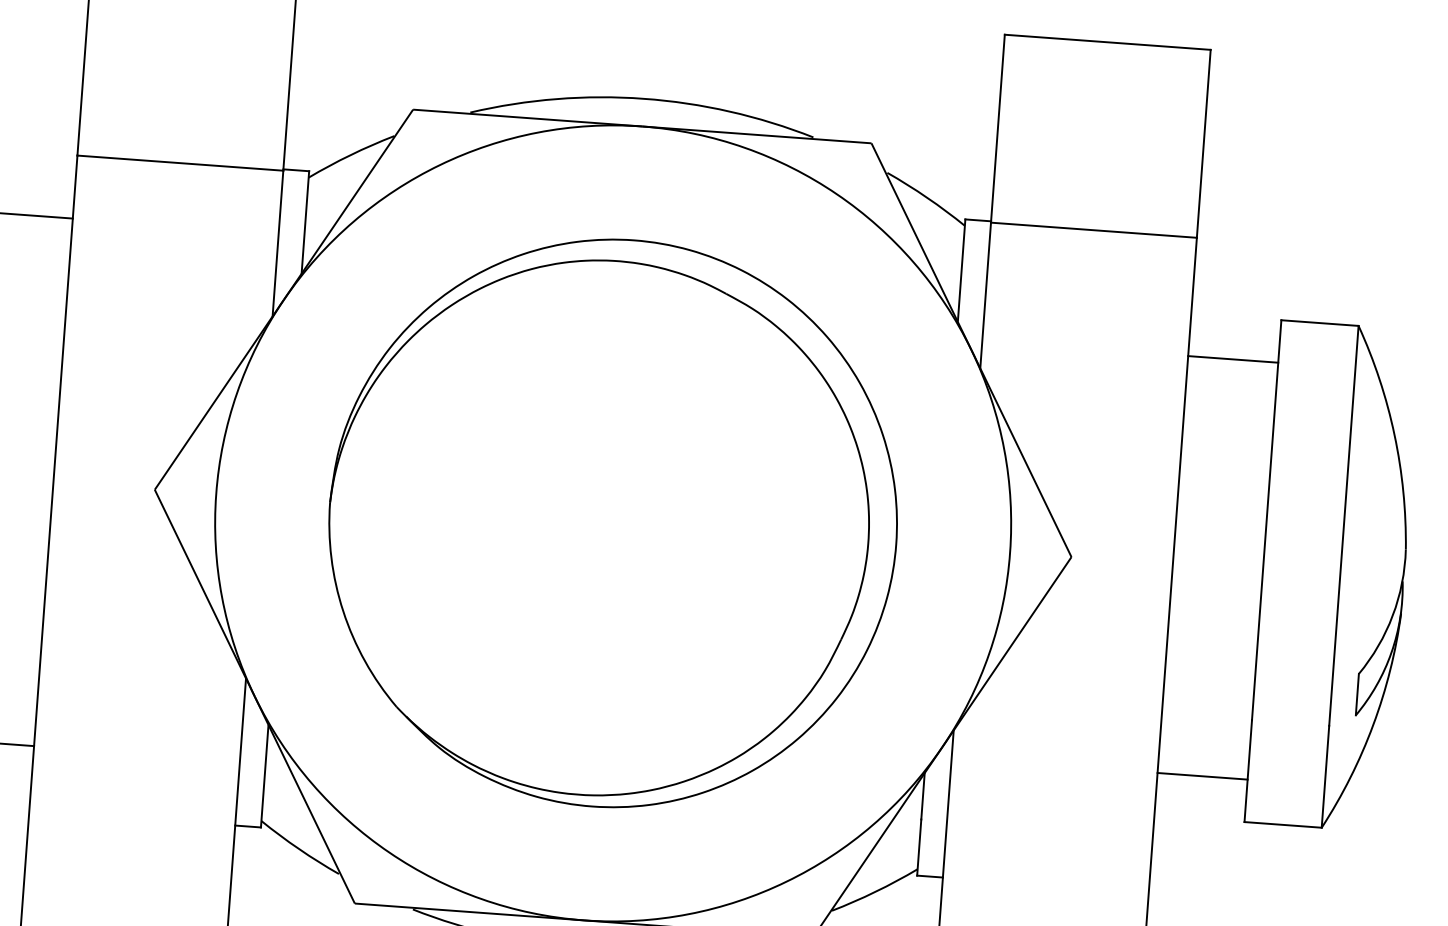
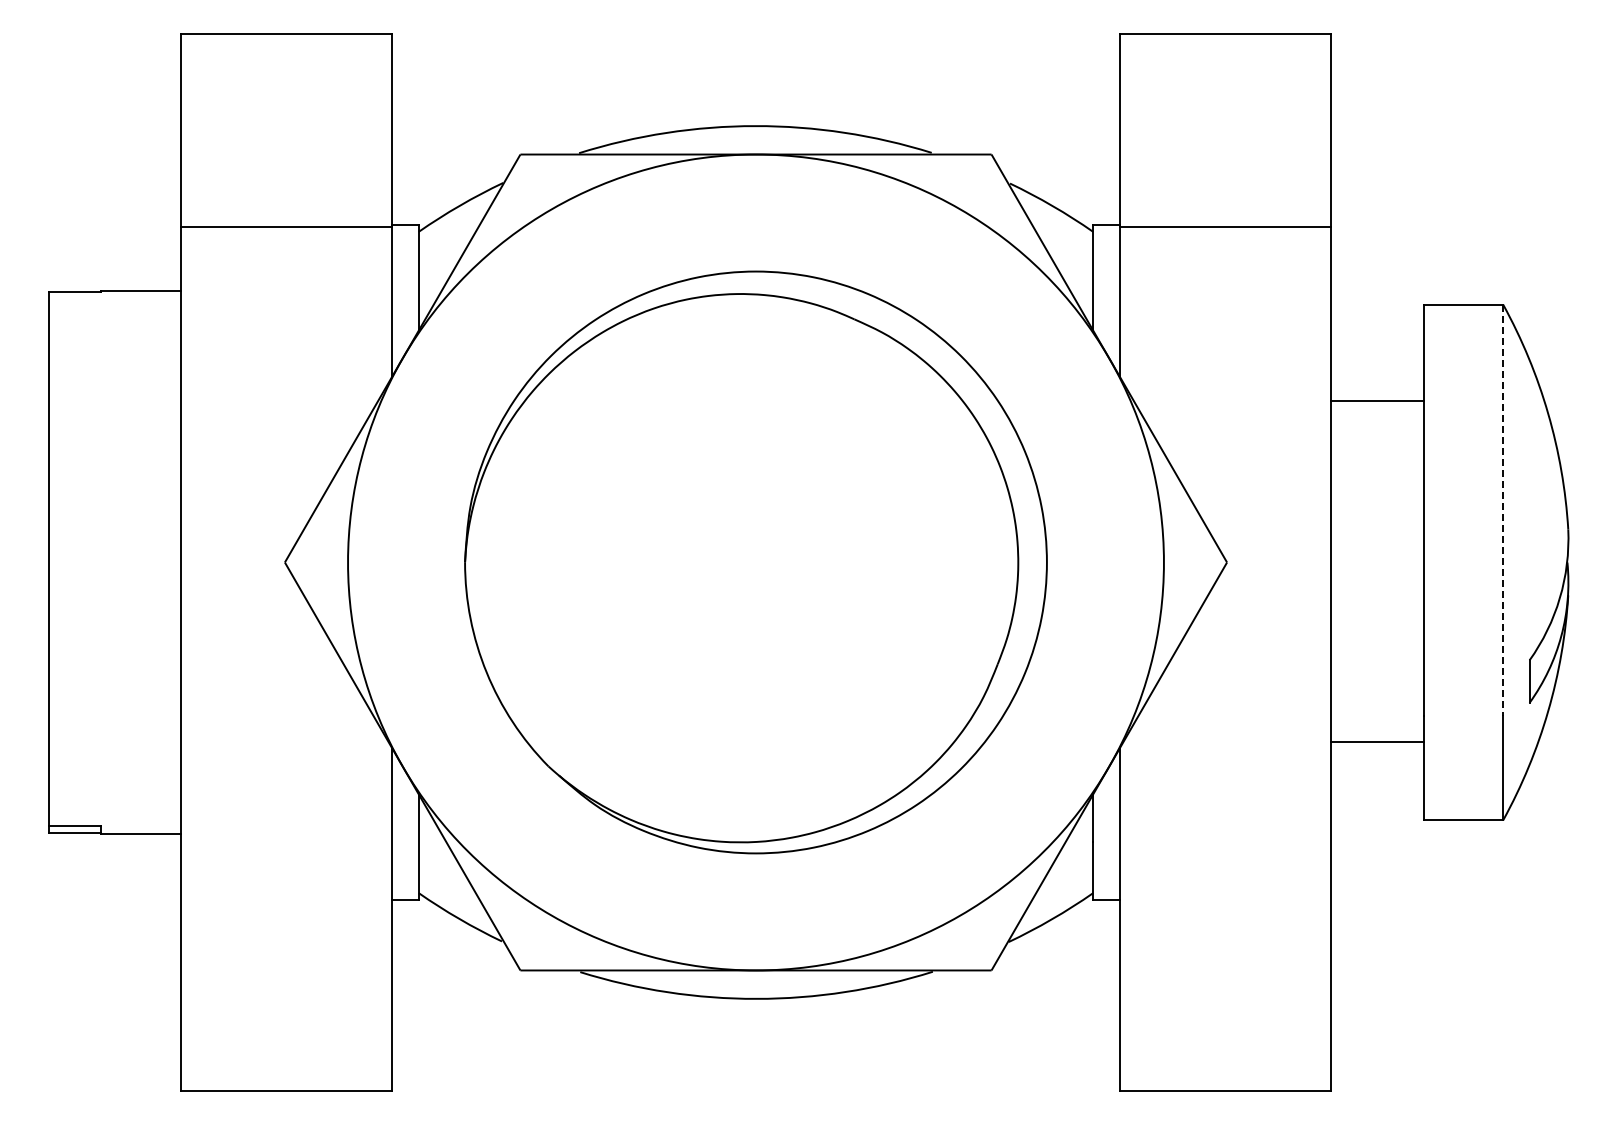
line: (1233, 359) -> (1377, 401), moved
line: (1344, 526) -> (1503, 510), solid -> dashed
line: (1202, 776) -> (1377, 741), moved

